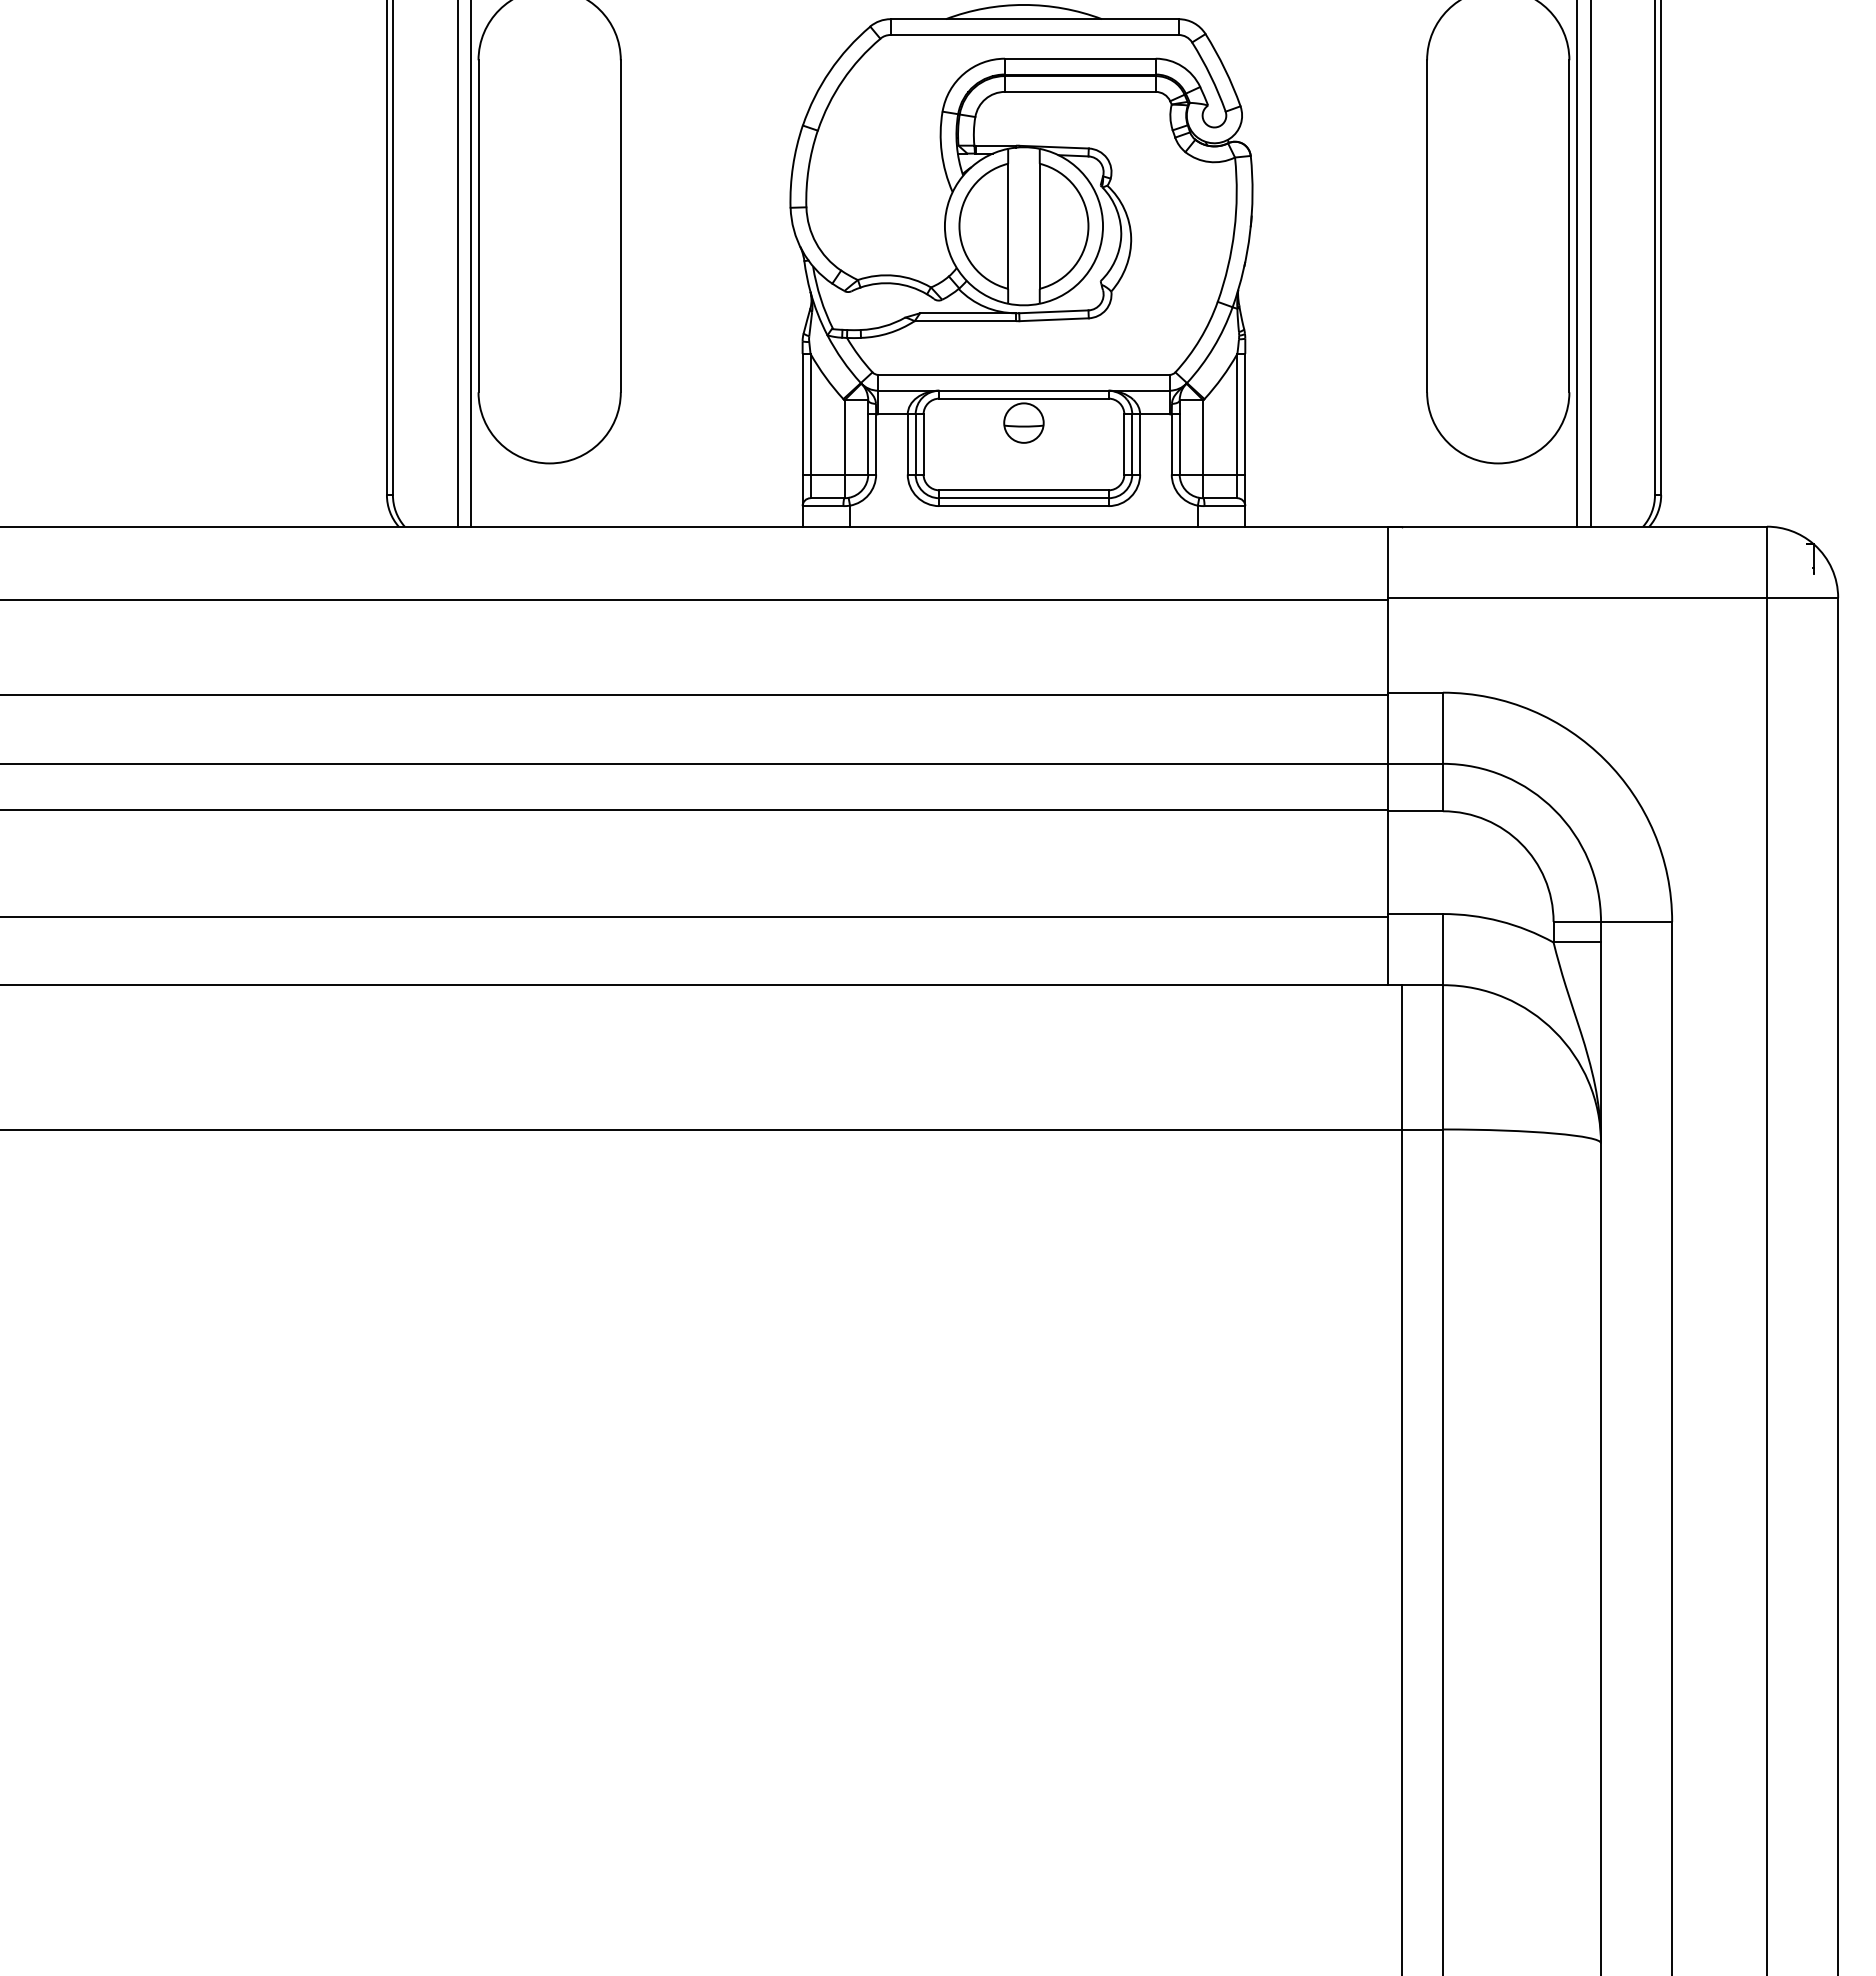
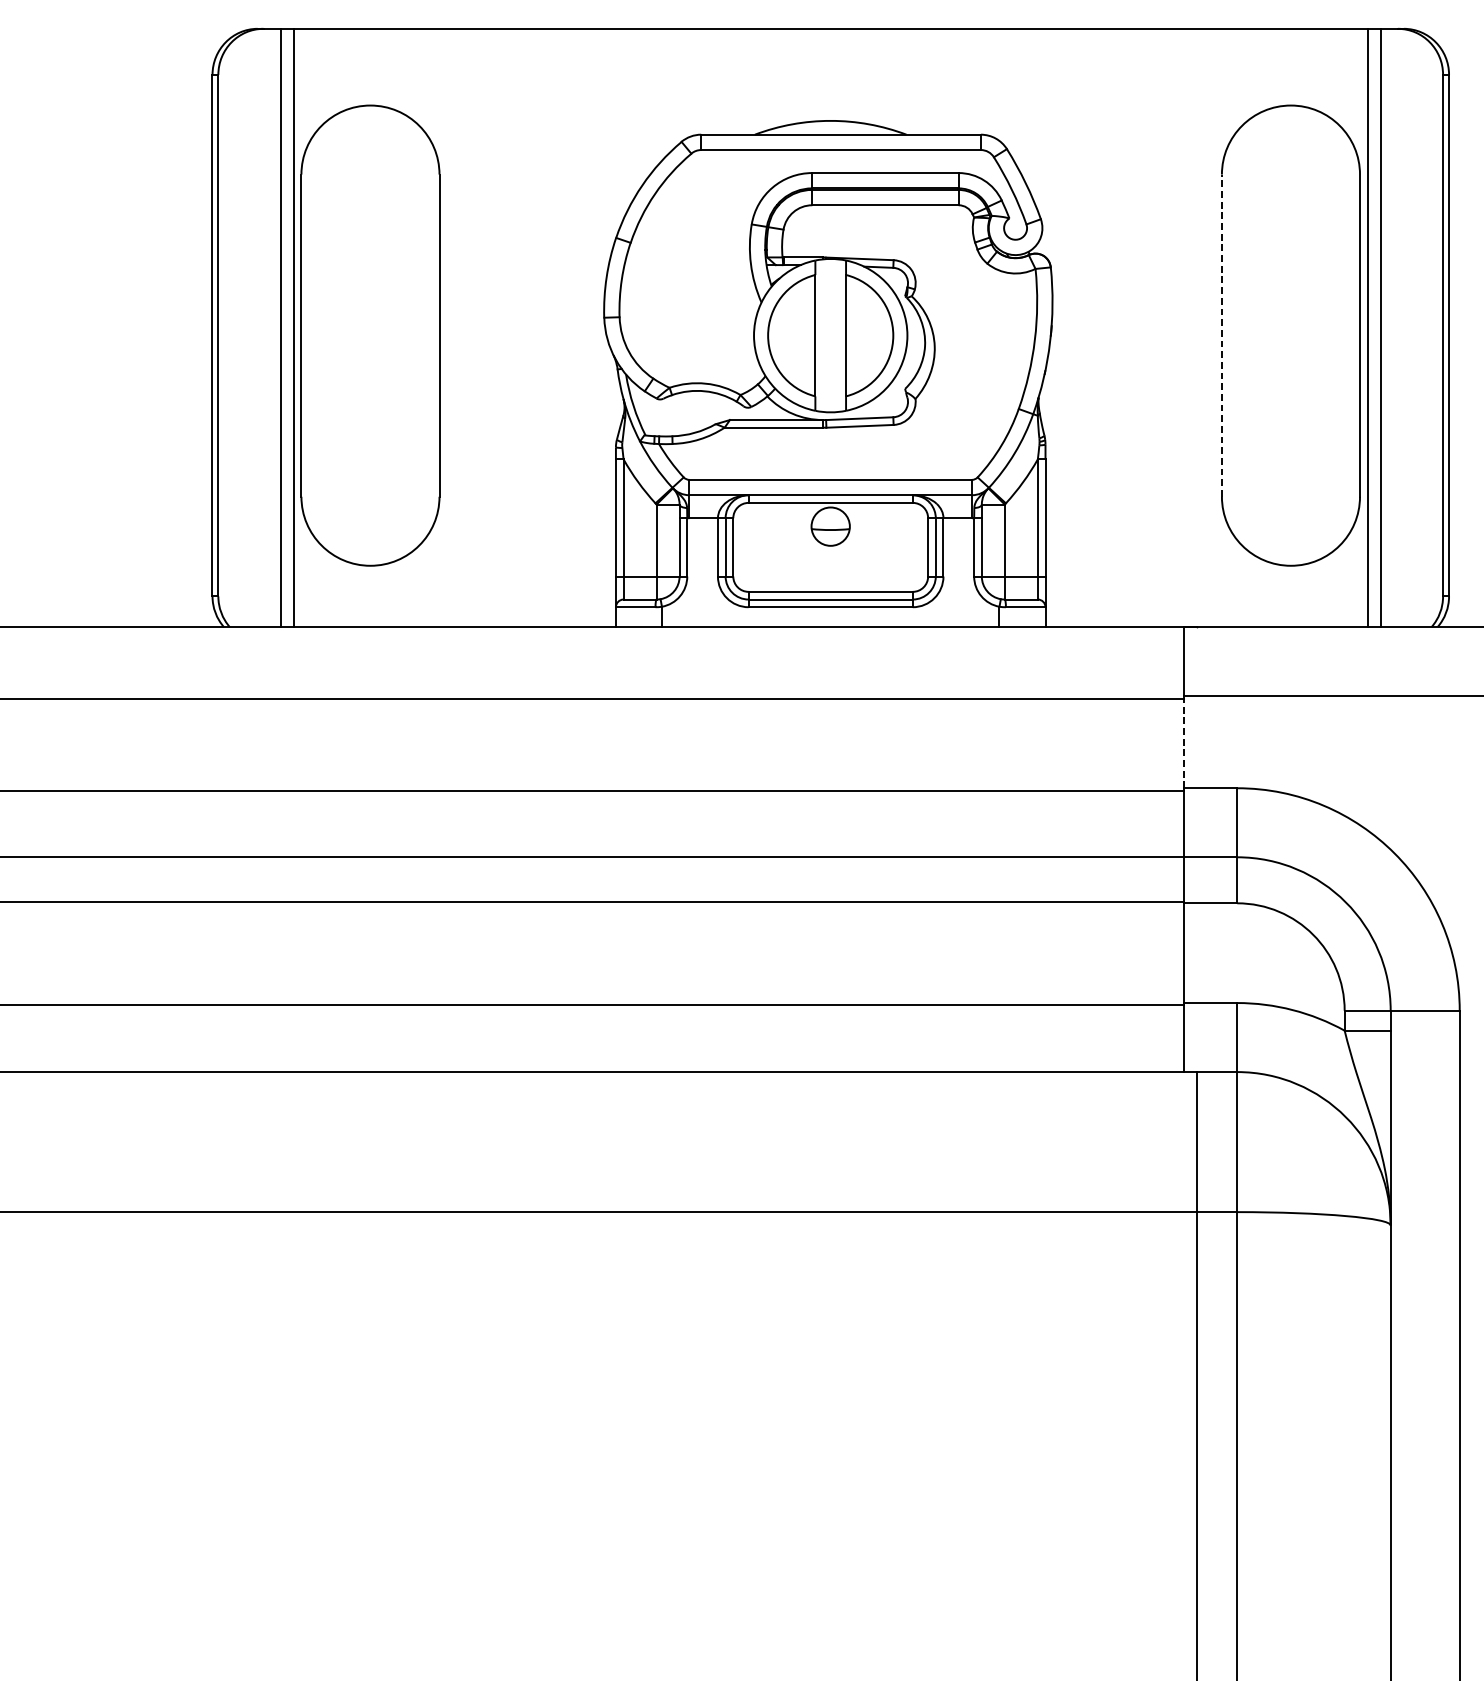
line: (1427, 225) -> (1222, 334), solid -> dashed
line: (1387, 644) -> (1183, 741), solid -> dashed

